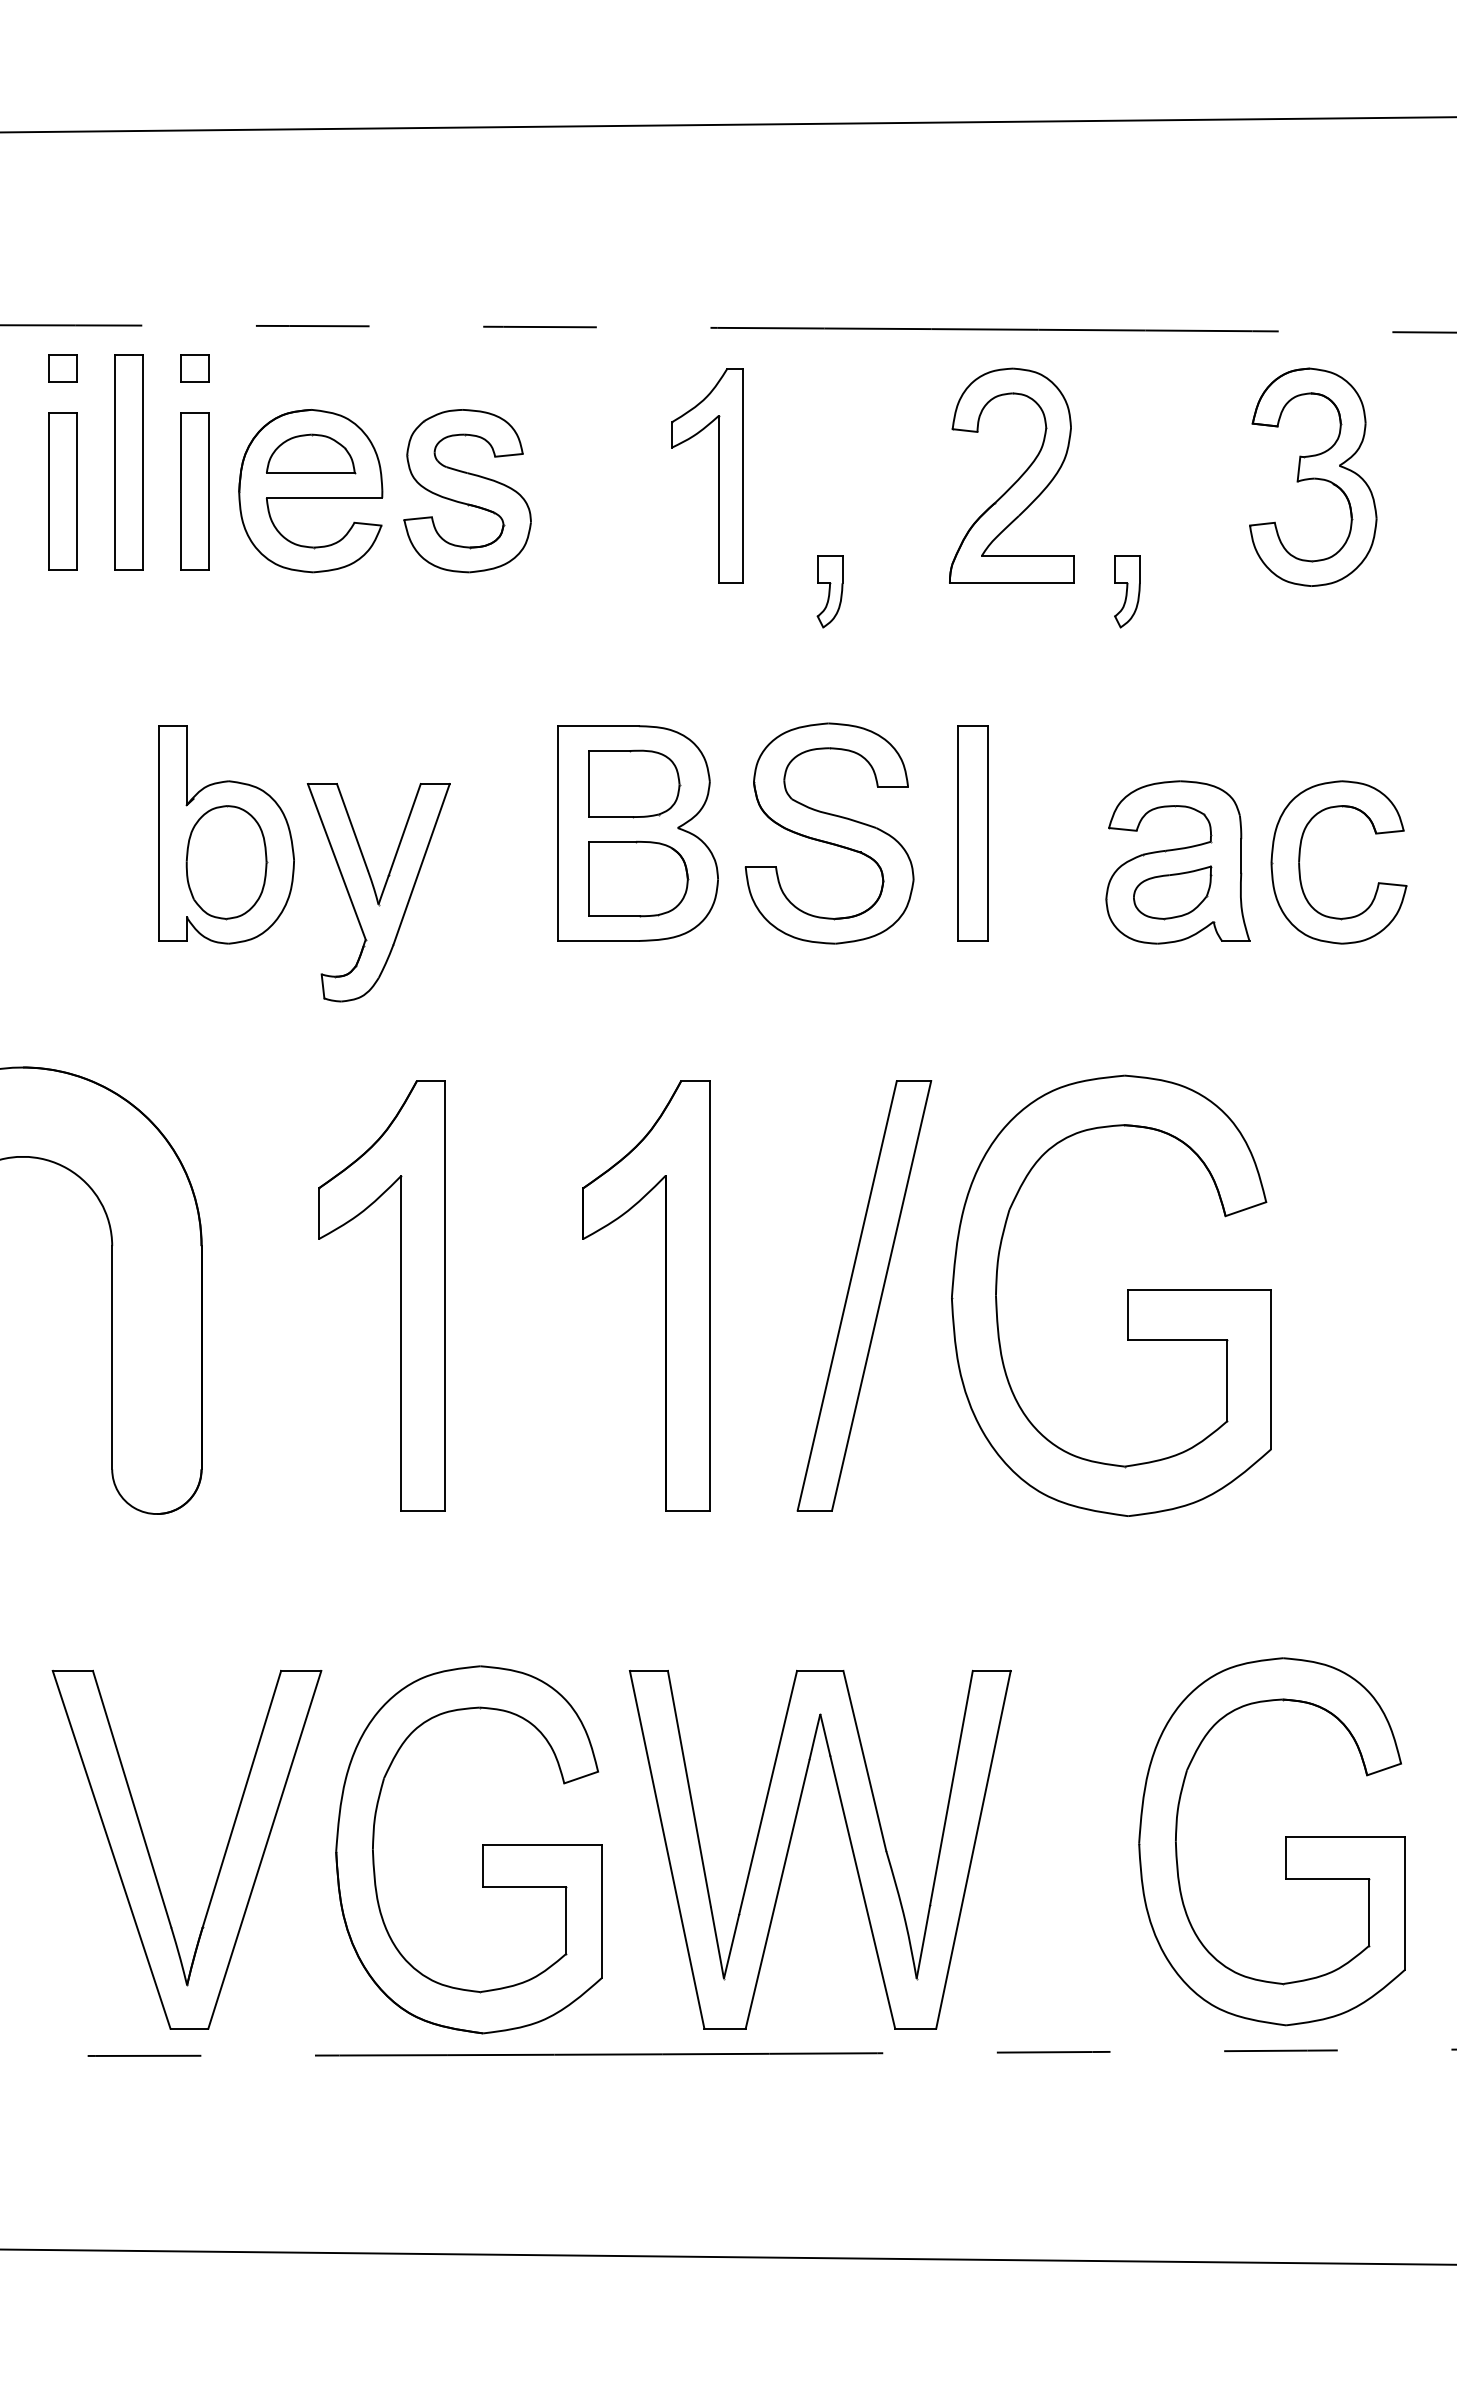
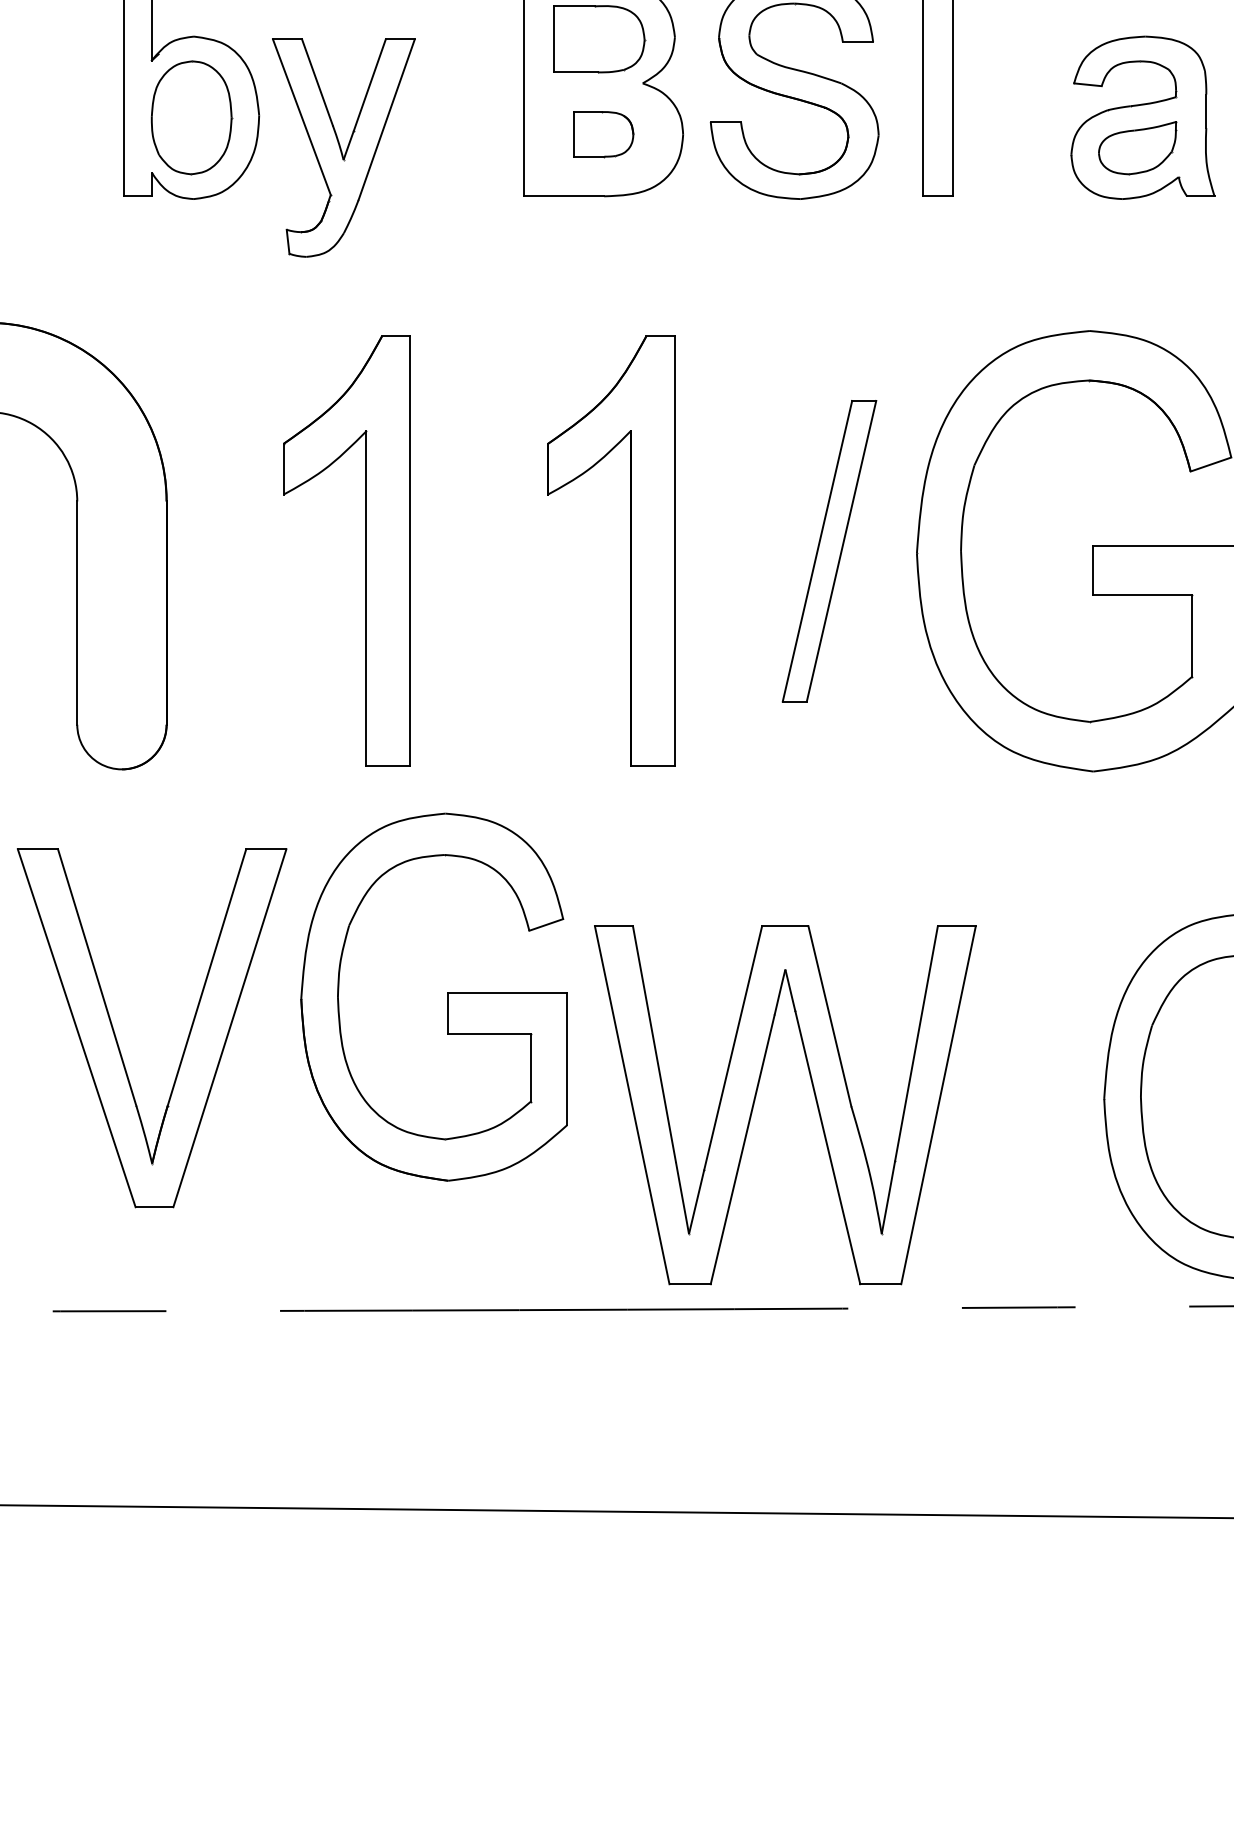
part: (638, 878) -> (603, 133), size x0.6
part: (864, 1295) -> (829, 550), size x0.7
part: (482, 1849) -> (447, 996), moved
part: (152, 1861) -> (117, 1039), moved

